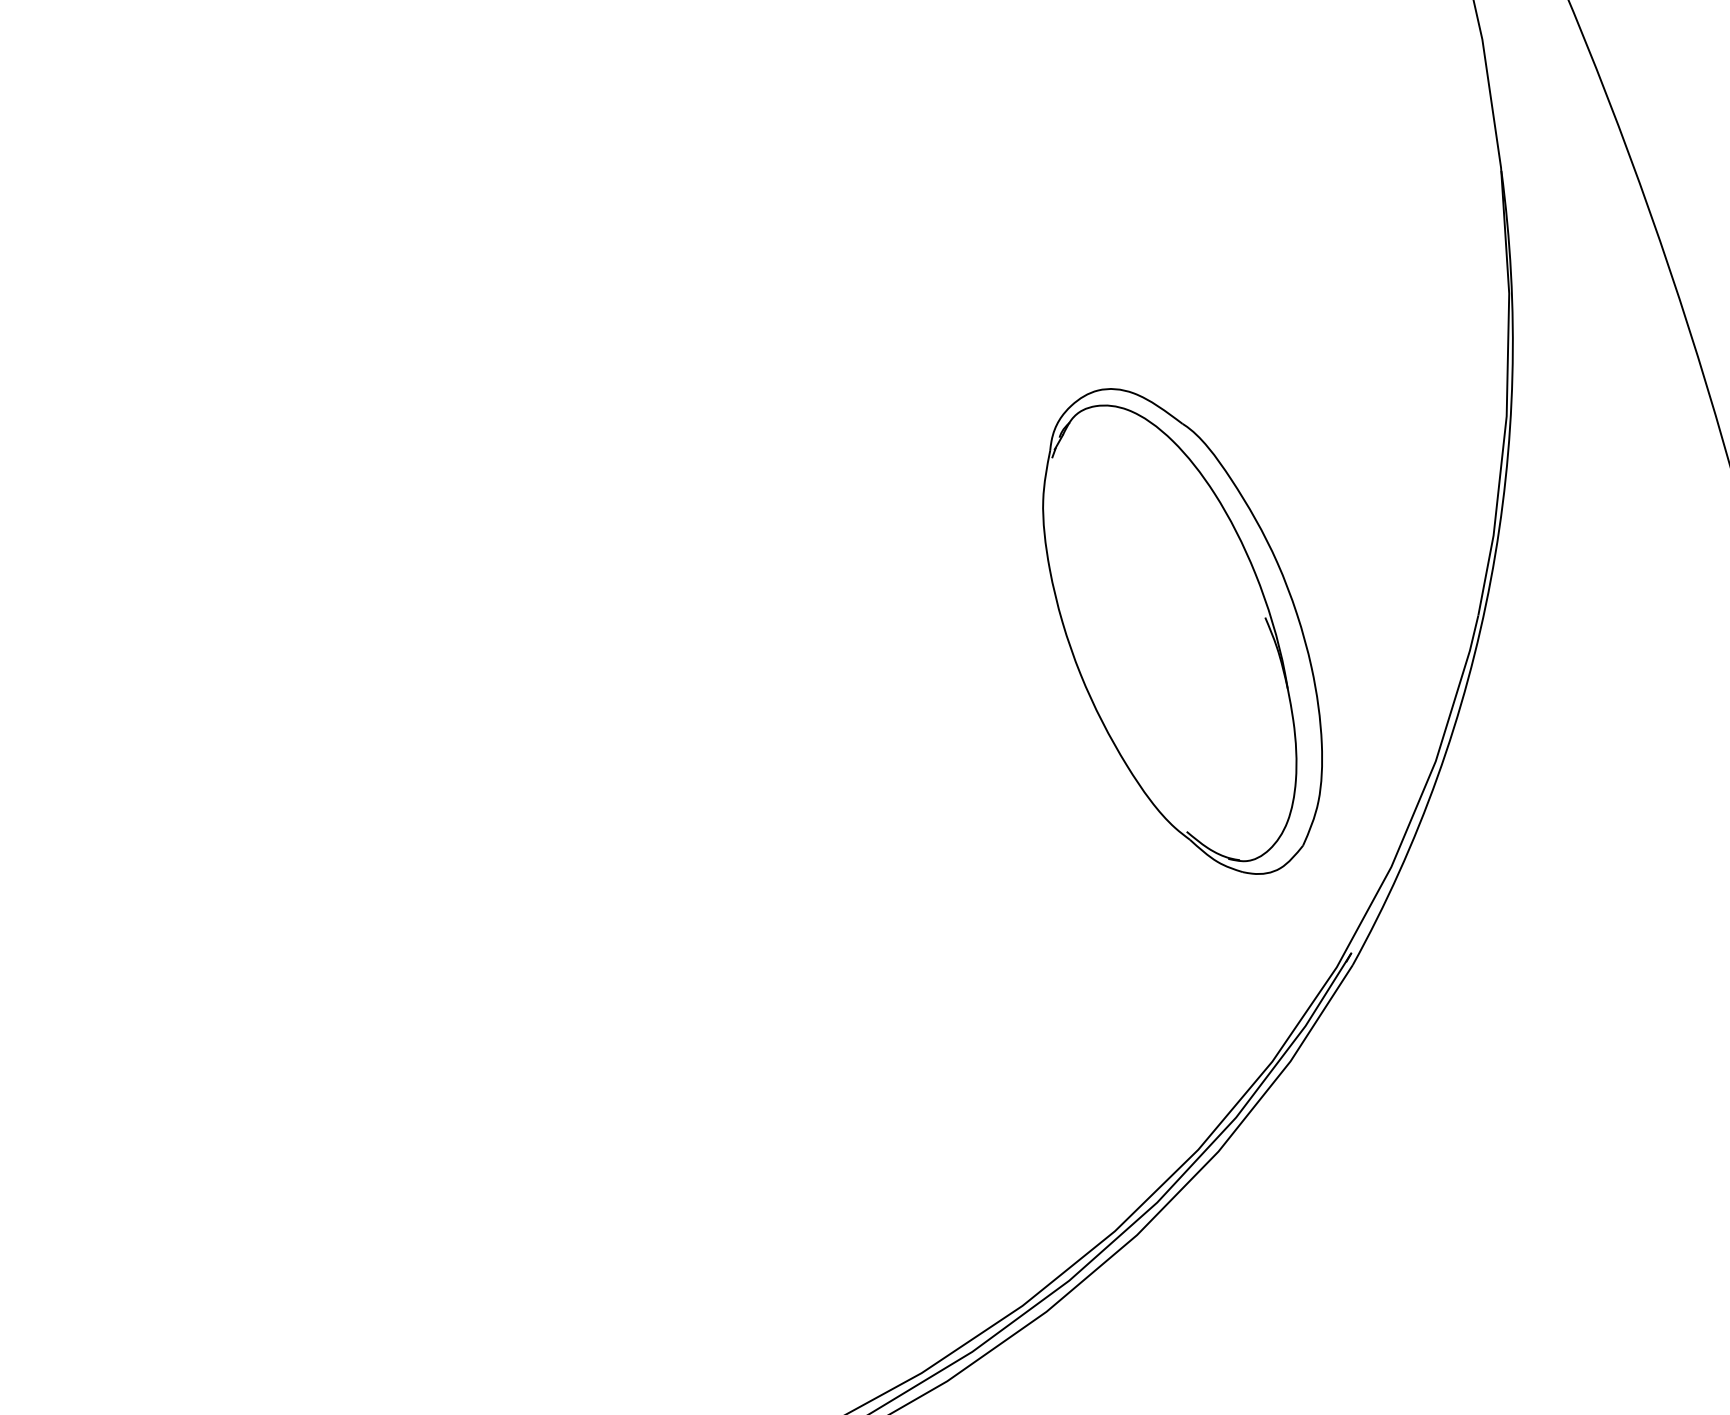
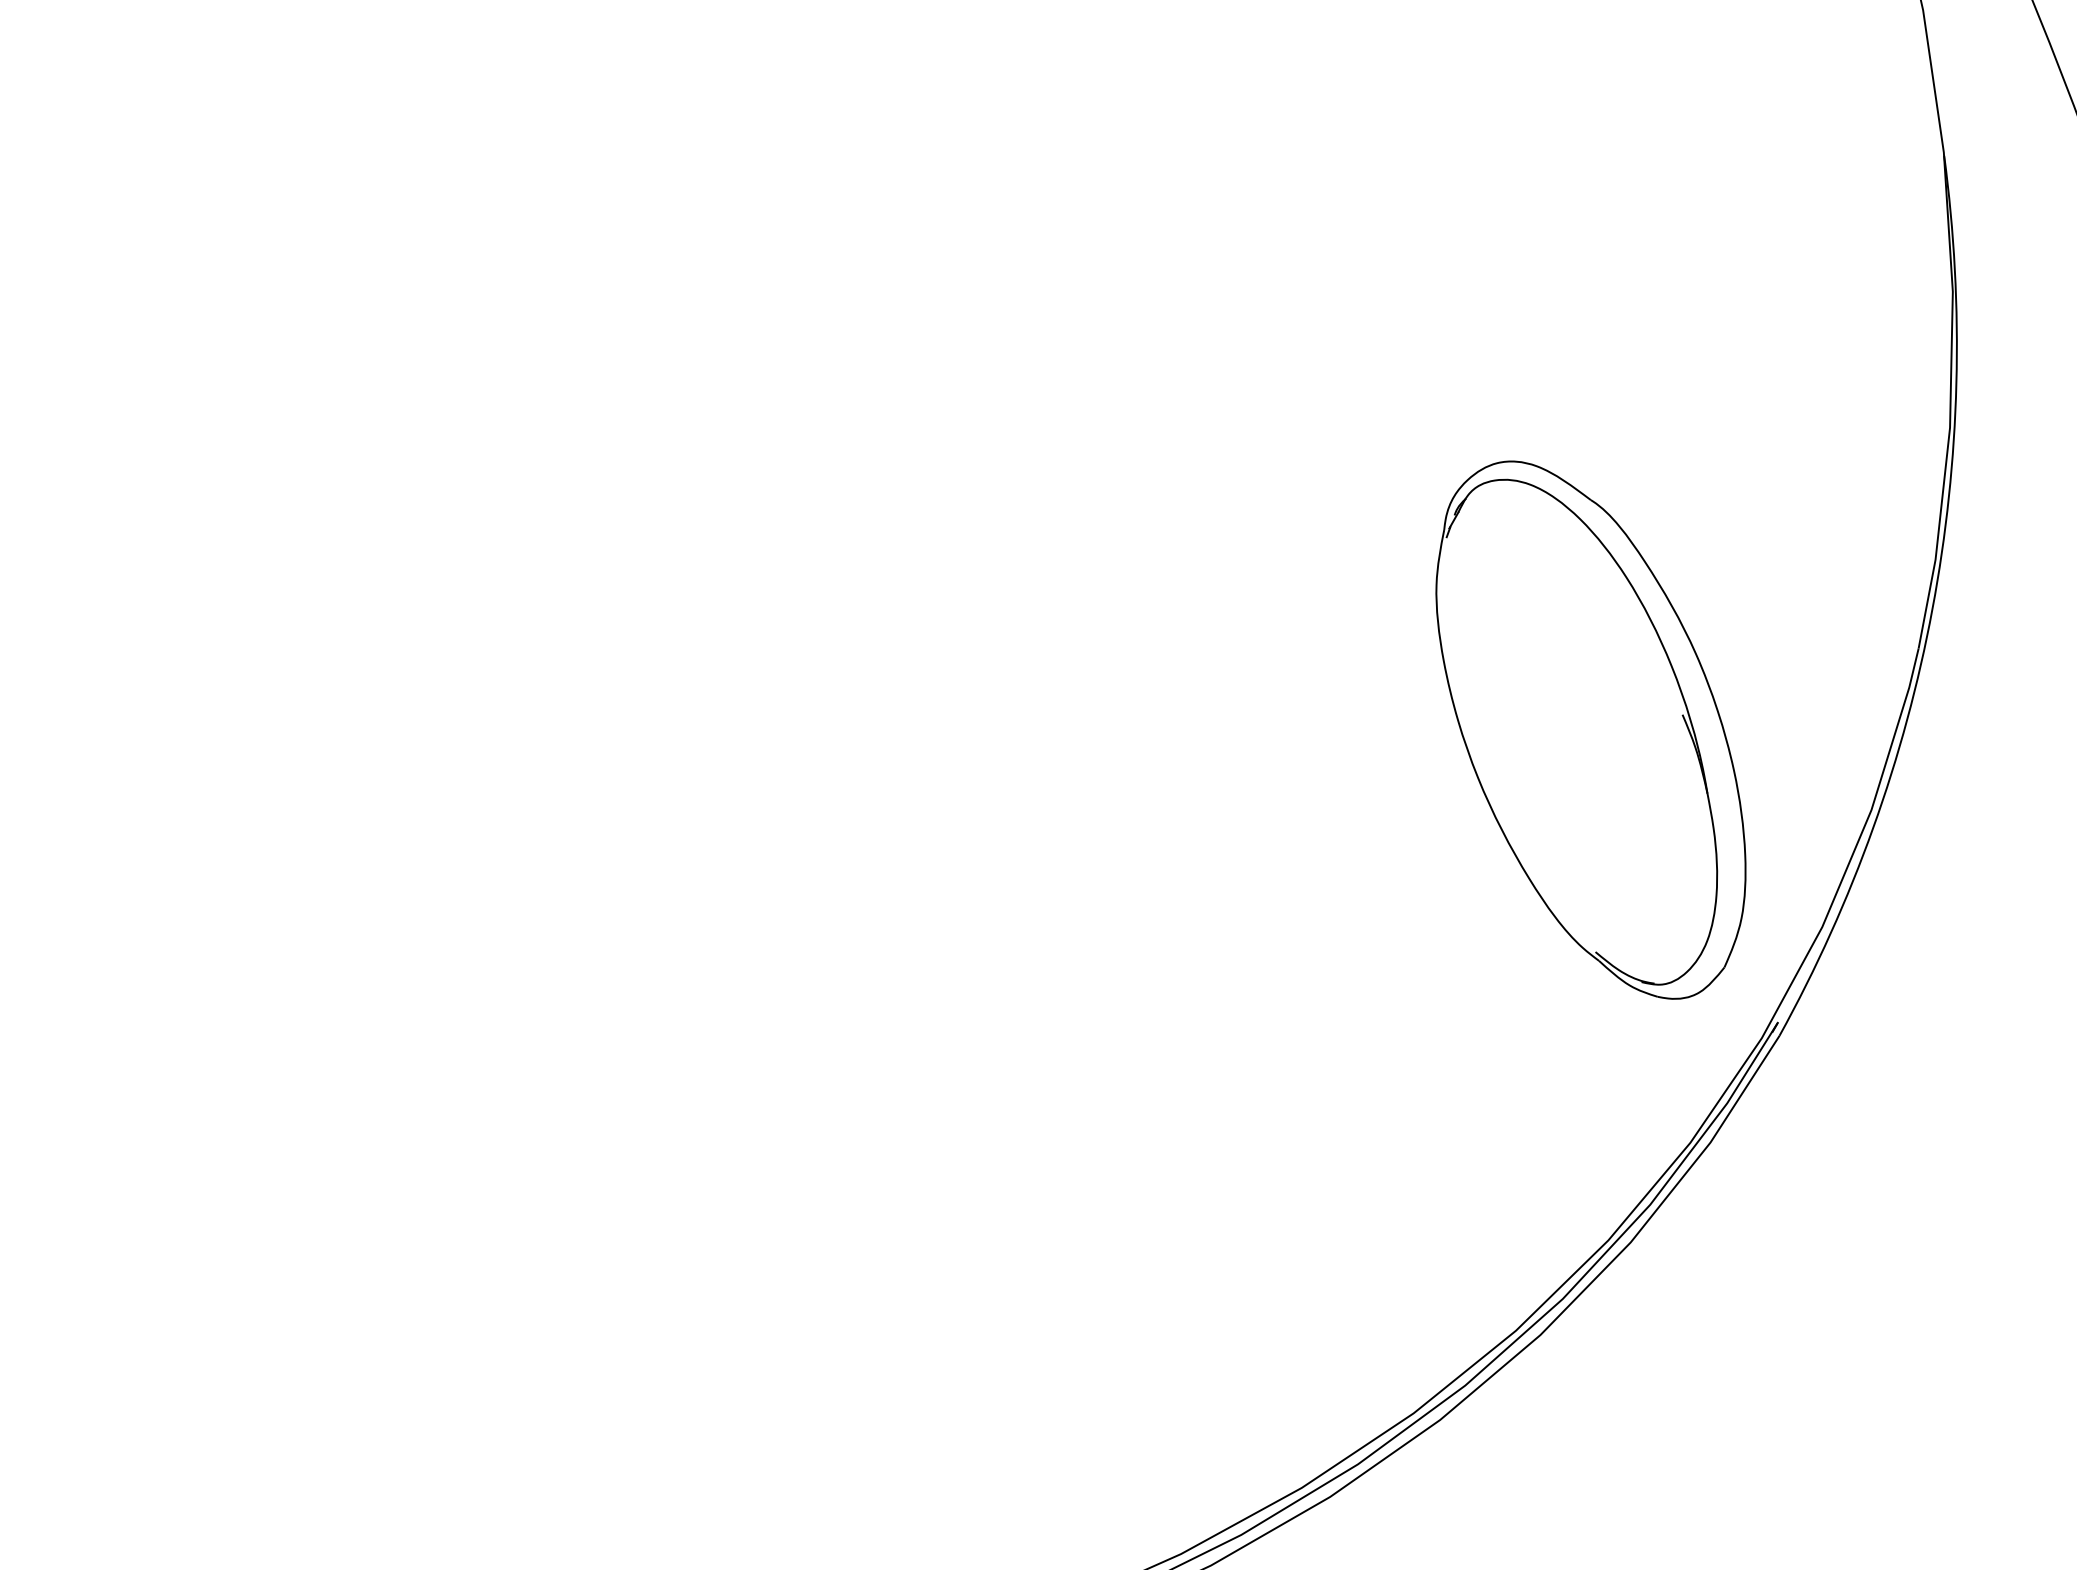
part: (1182, 630) -> (1590, 729), moved

